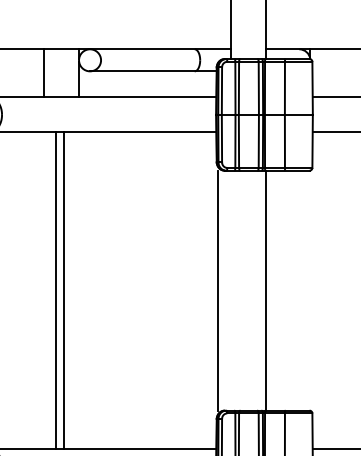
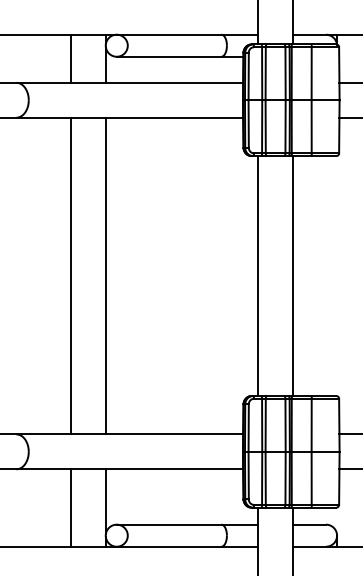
line: (56, 290) -> (71, 275), moved
line: (63, 290) -> (105, 275), moved
line: (217, 291) -> (257, 276), moved

